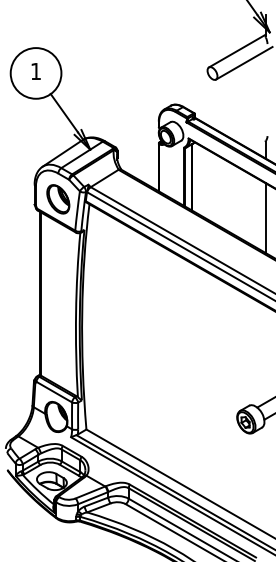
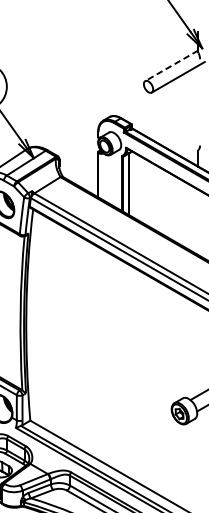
line: (237, 51) -> (171, 66), solid -> dashed
line: (265, 217) -> (198, 221), removed

